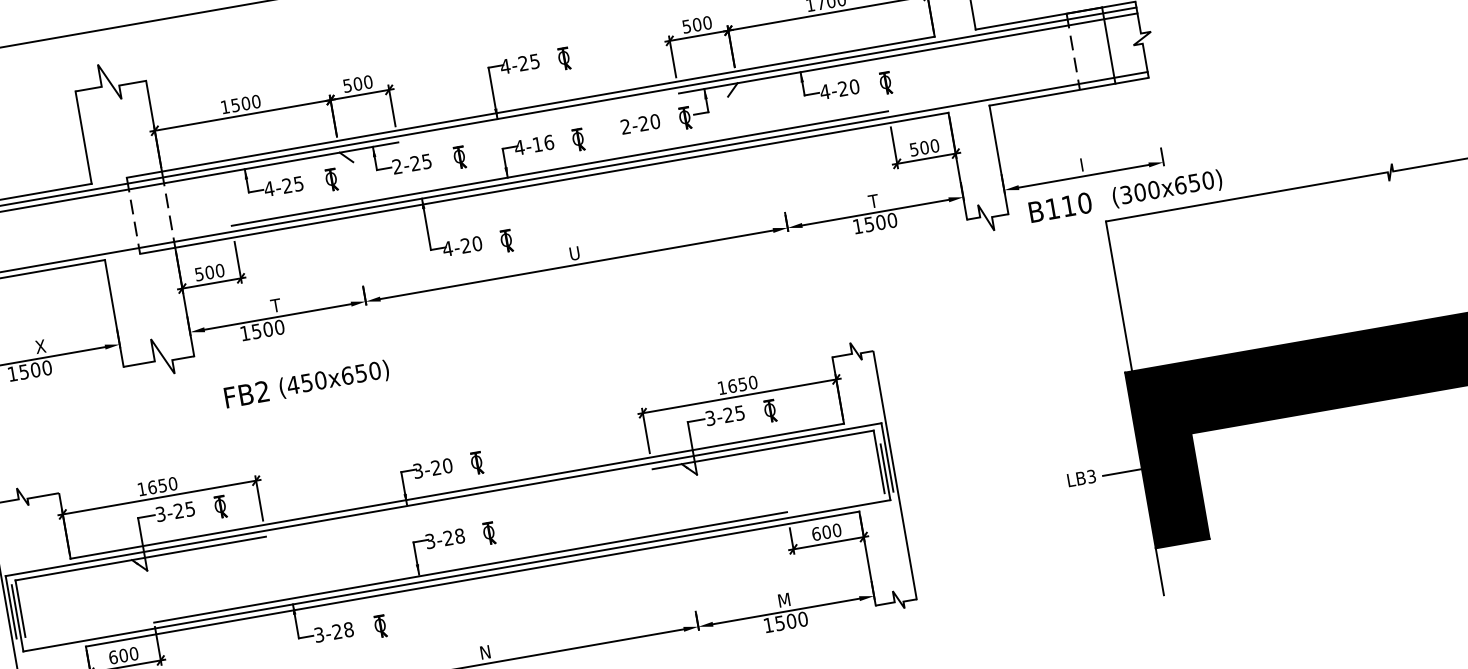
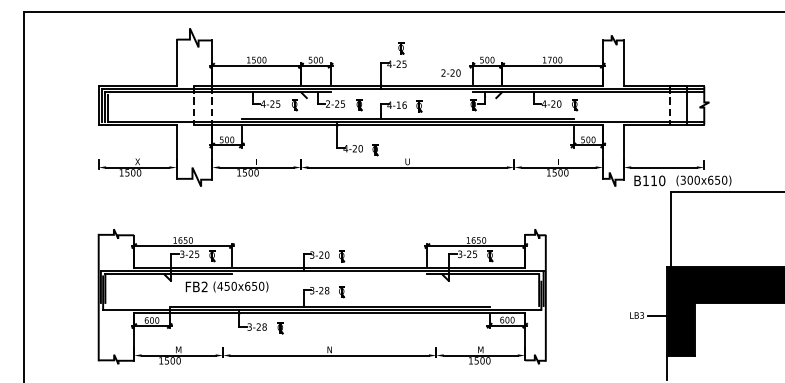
part: (564, 58) -> (401, 48), moved
text: (639, 123) -> (450, 72), moved
text: (305, 383) -> (226, 286), moved

